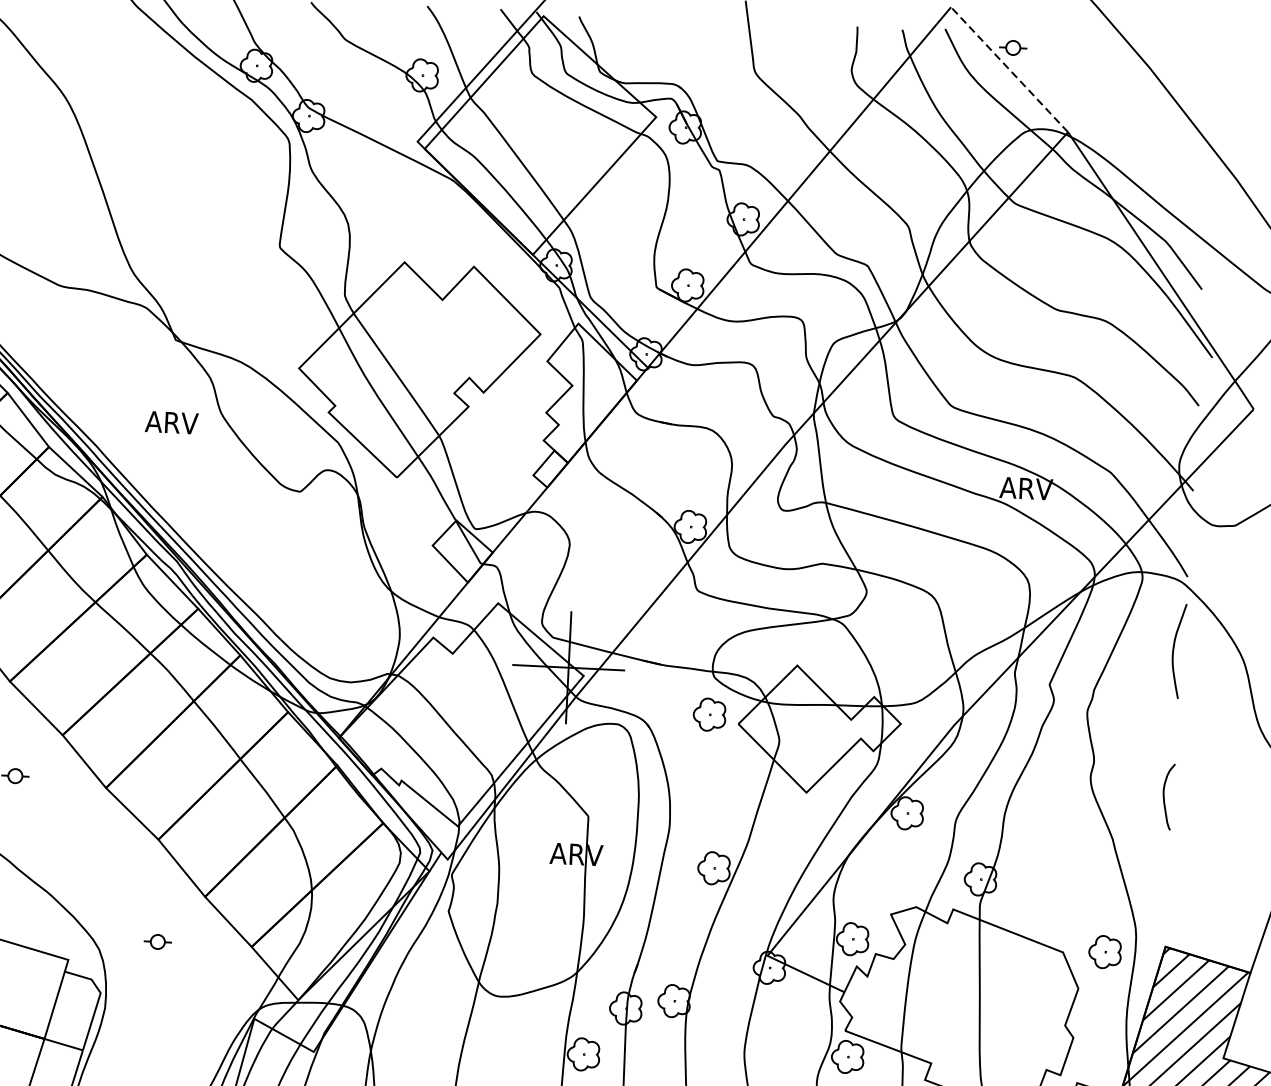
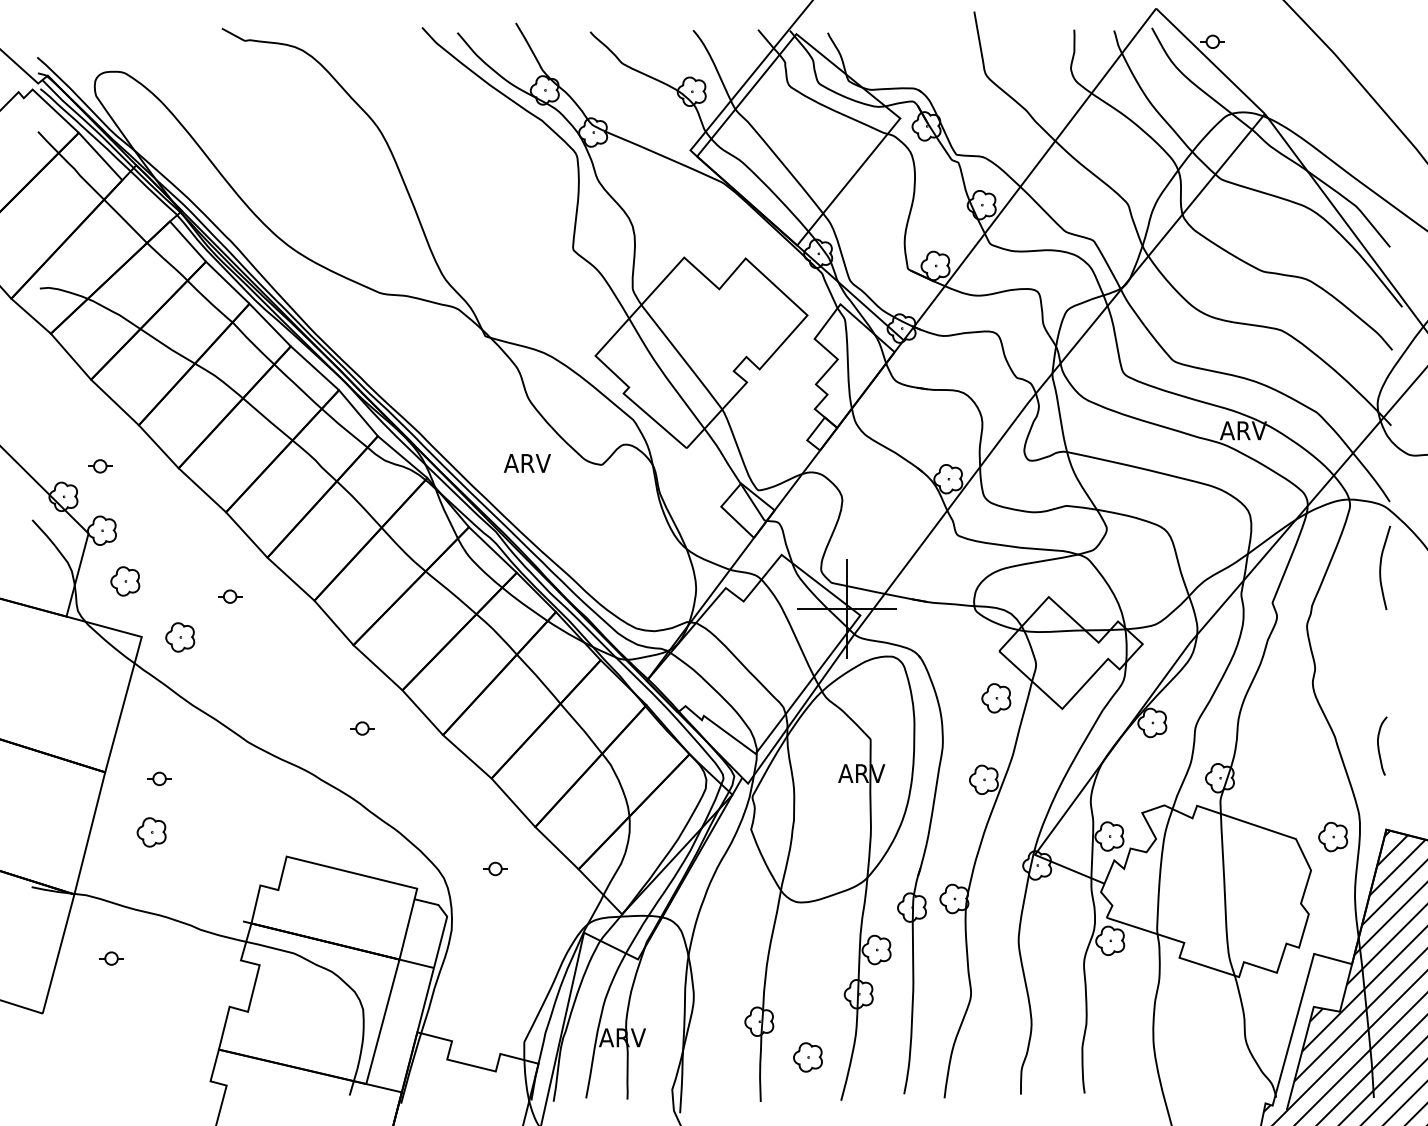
line: (1009, 70) -> (1210, 61), dashed -> solid
text: (171, 422) -> (527, 463), moved
part: (709, 714) -> (996, 698), moved
curve: (1165, 796) -> (1379, 745), moved

